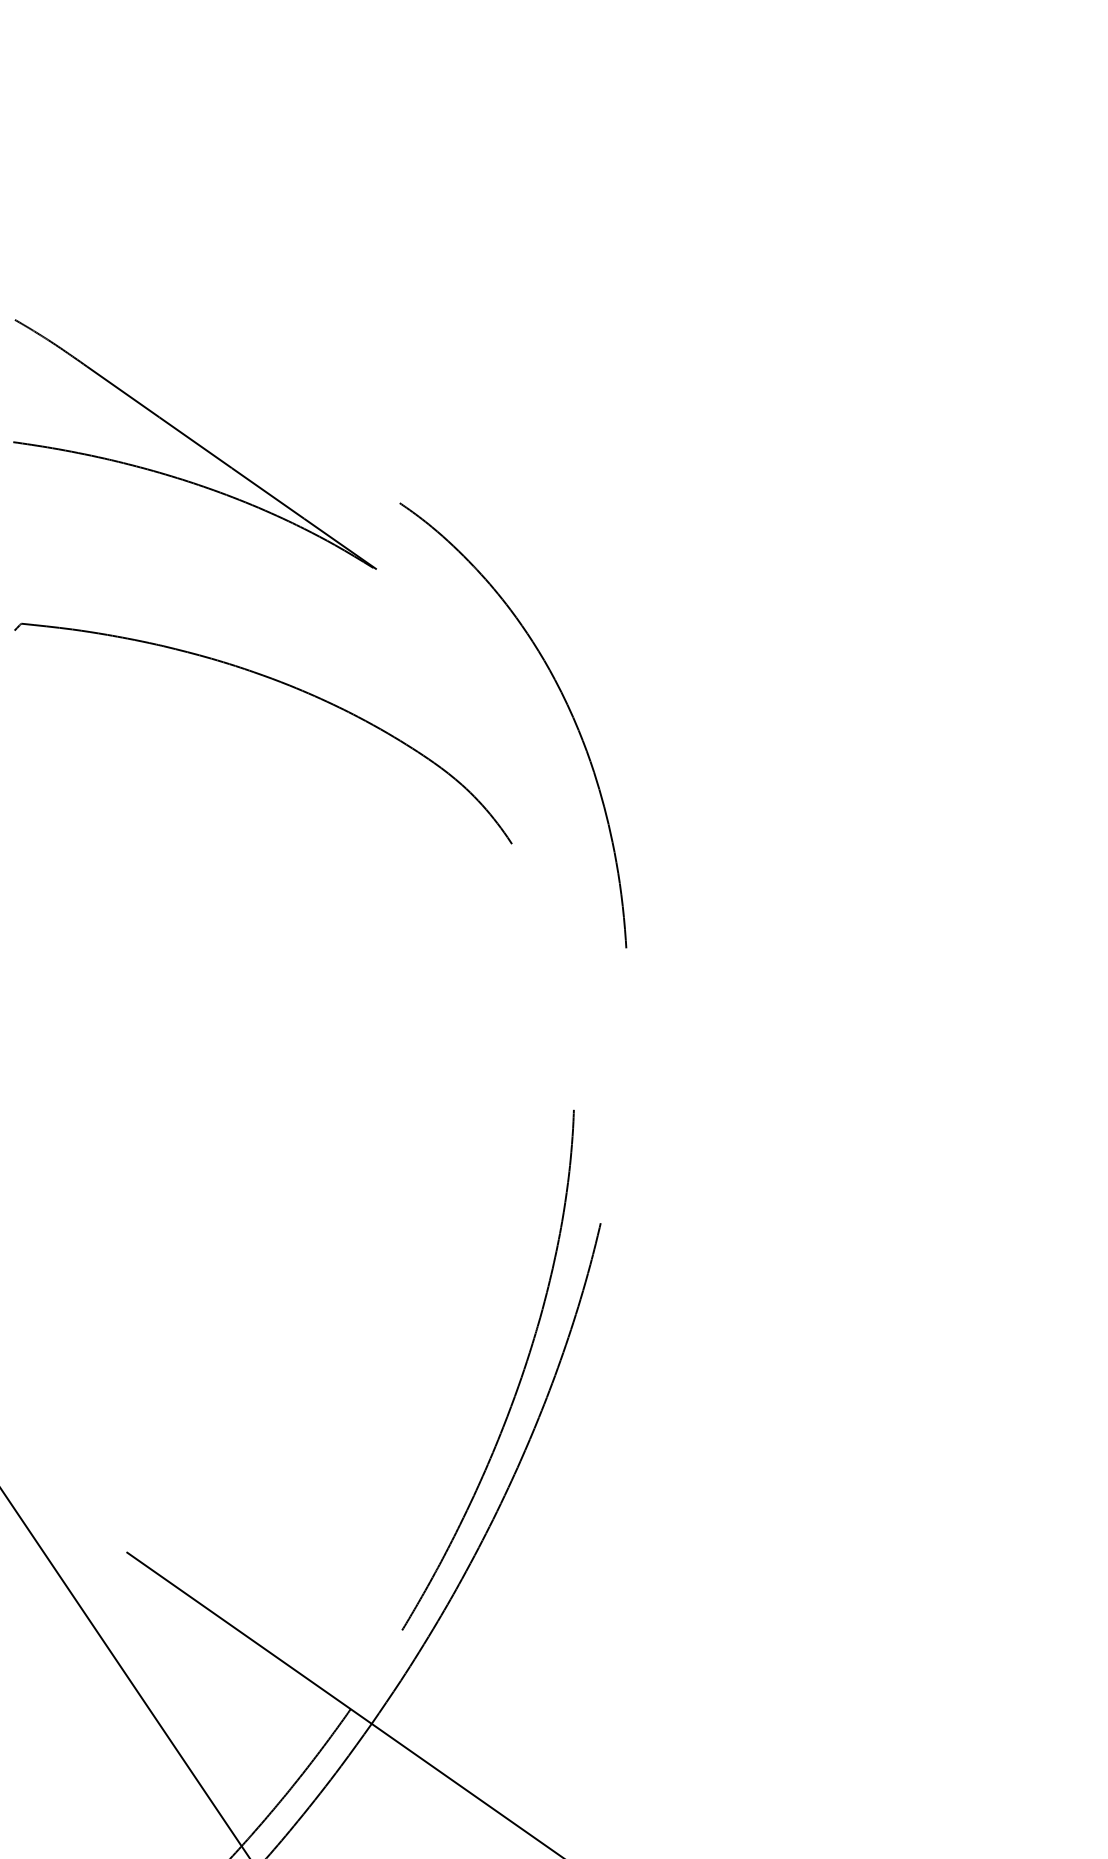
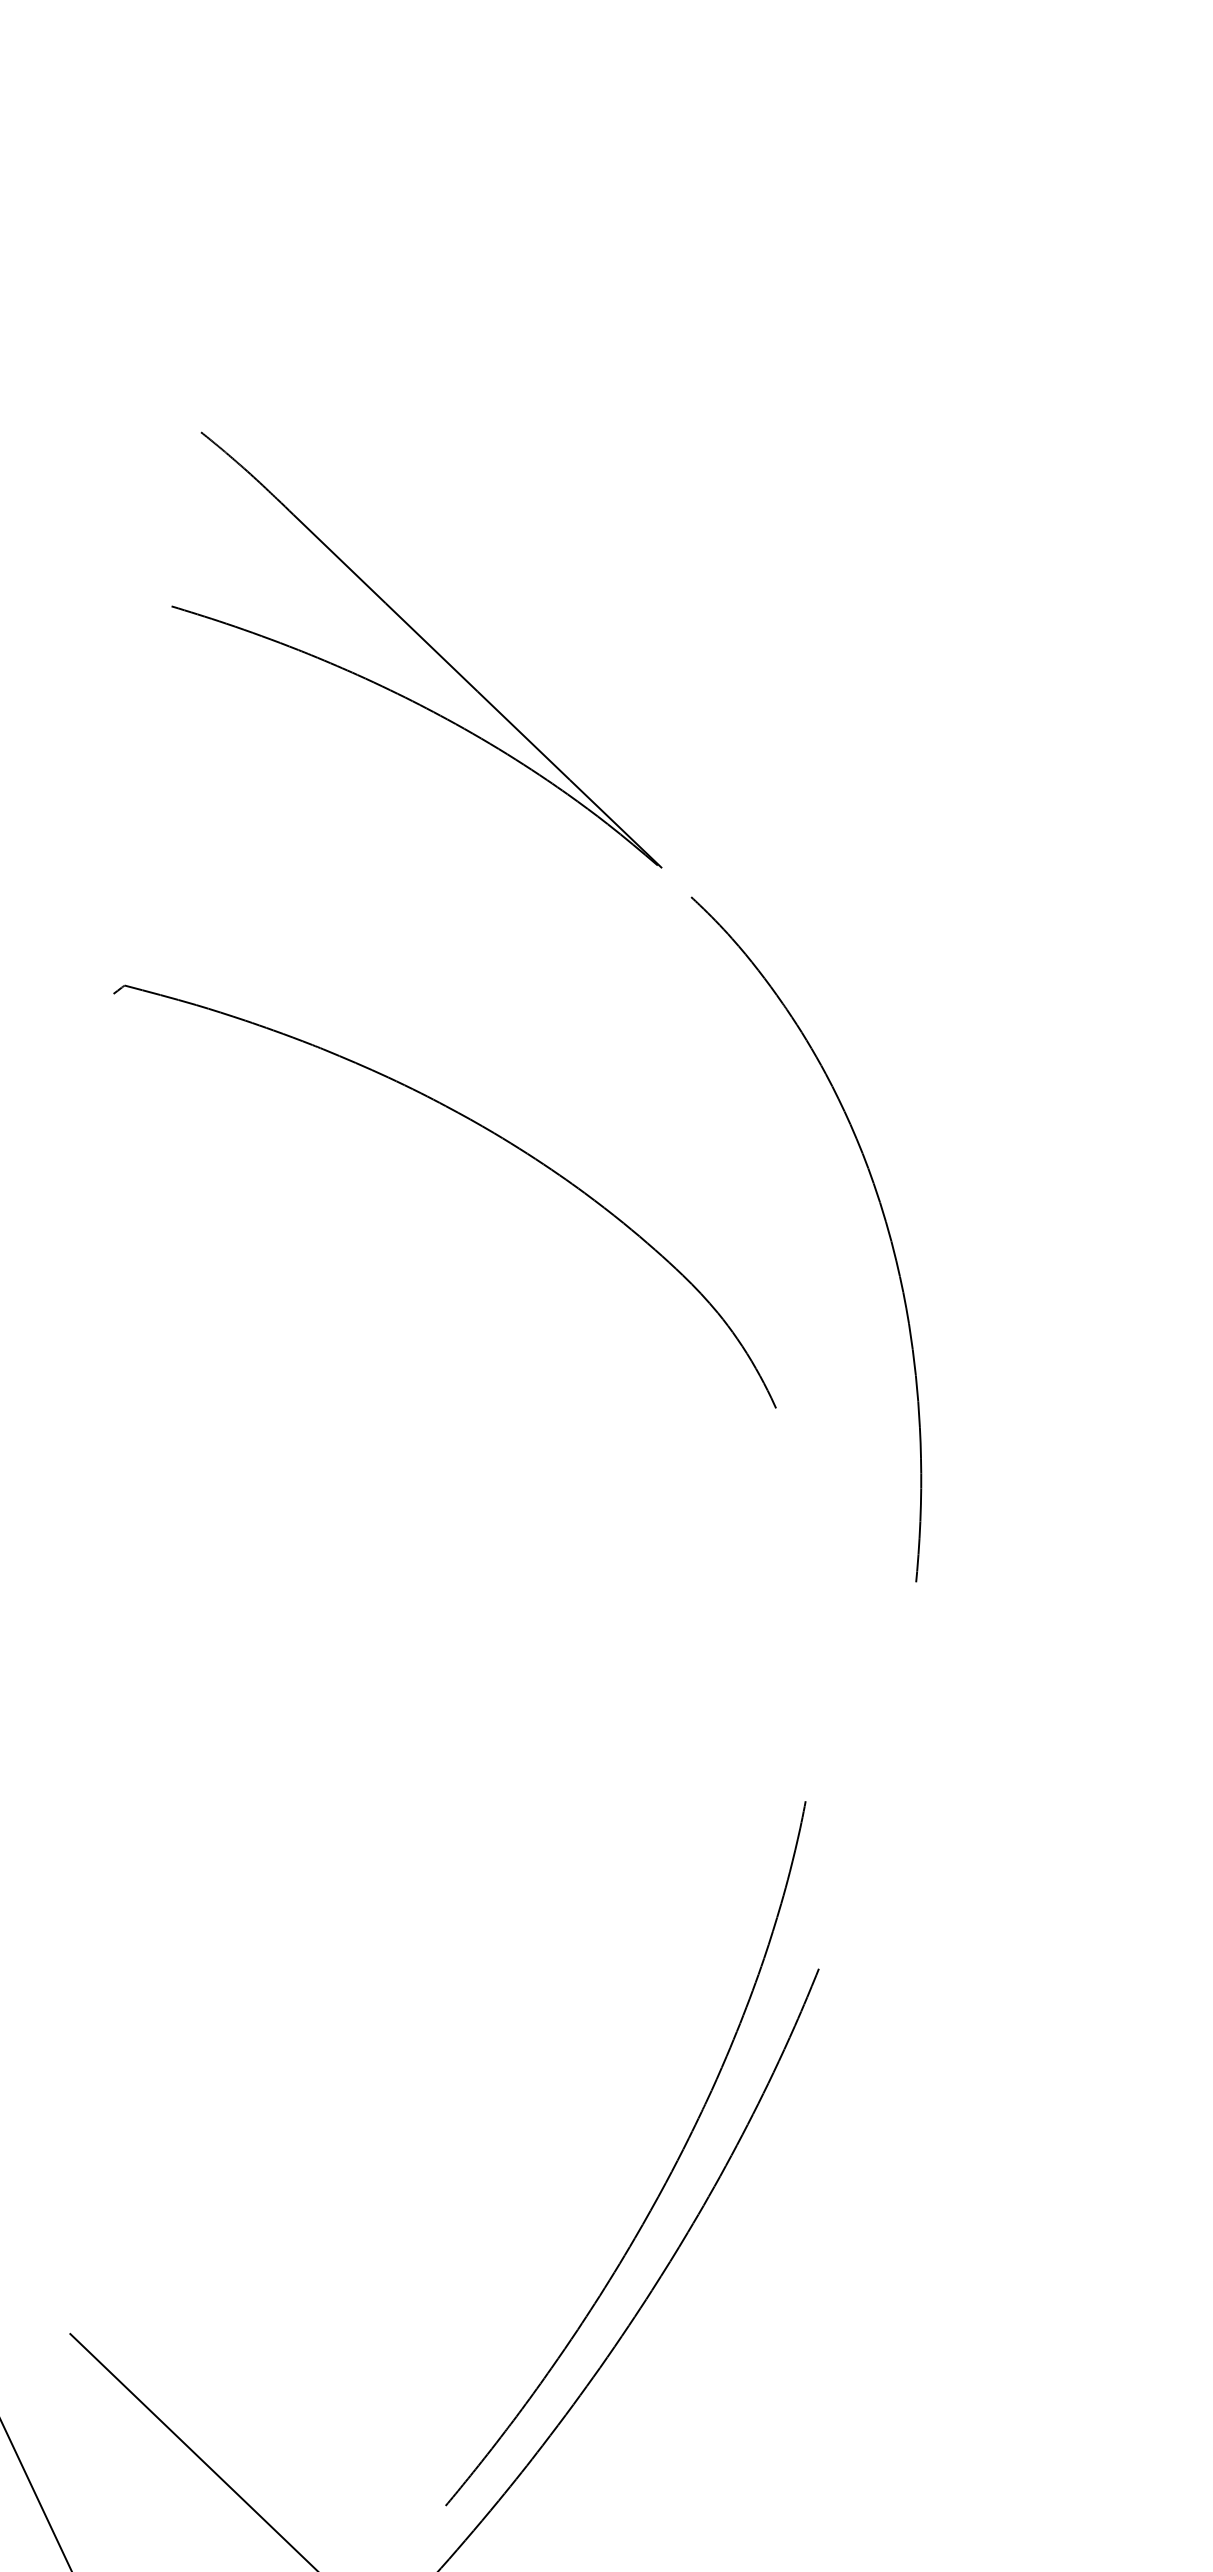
part: (194, 444) -> (429, 649), moved

